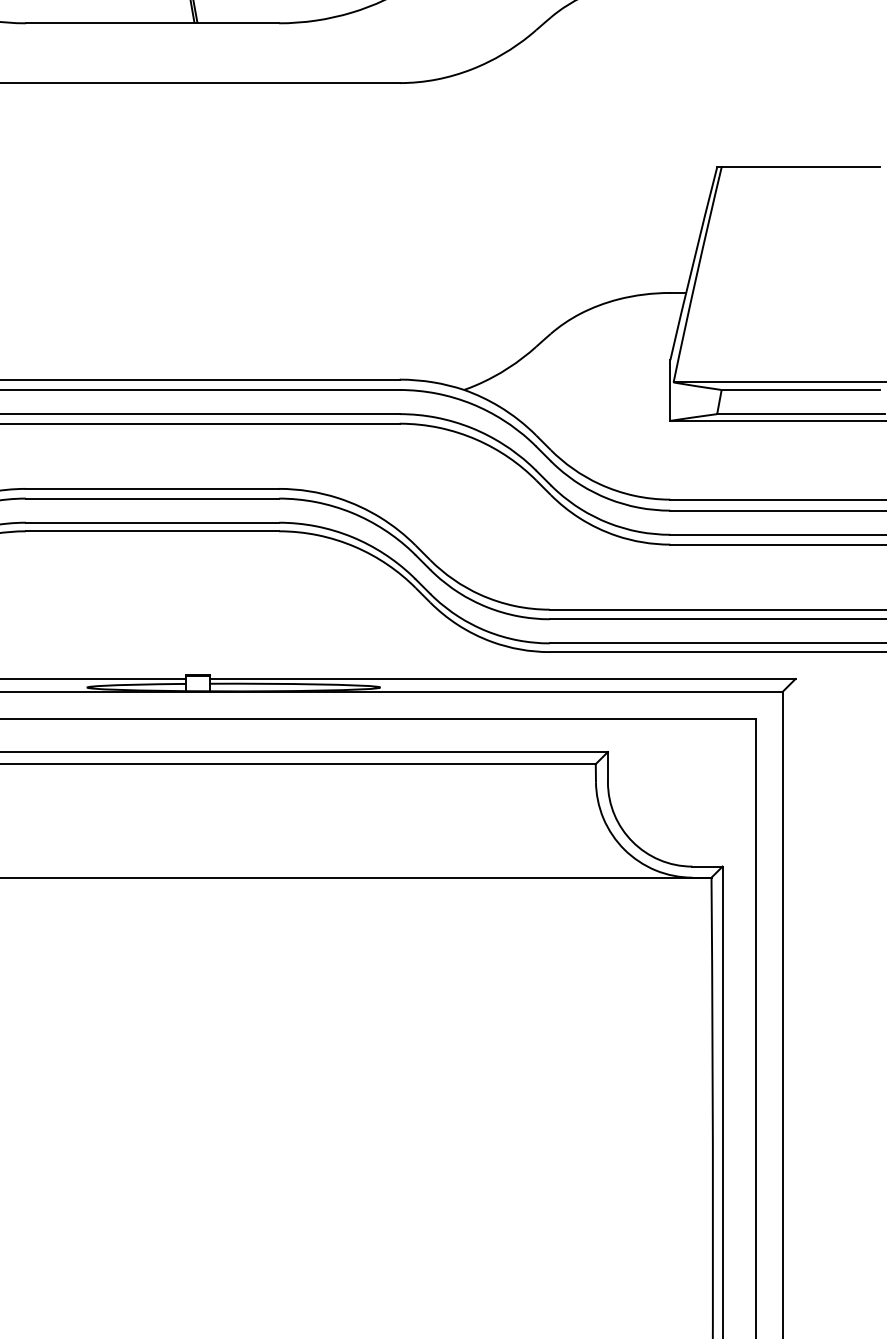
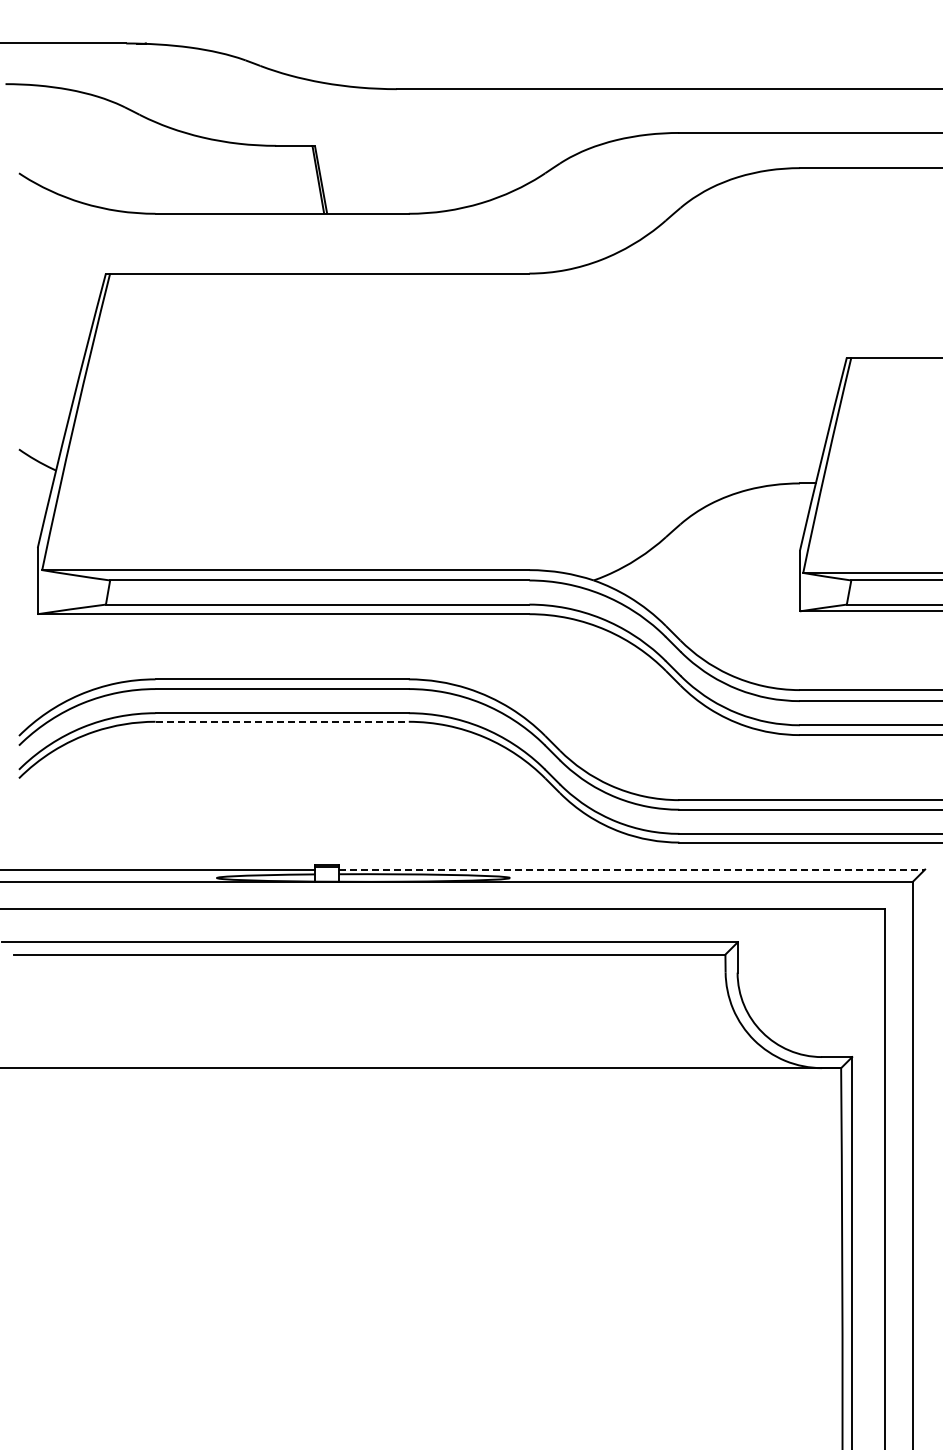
line: (152, 531) -> (282, 721), solid -> dashed
line: (502, 679) -> (632, 869), solid -> dashed

